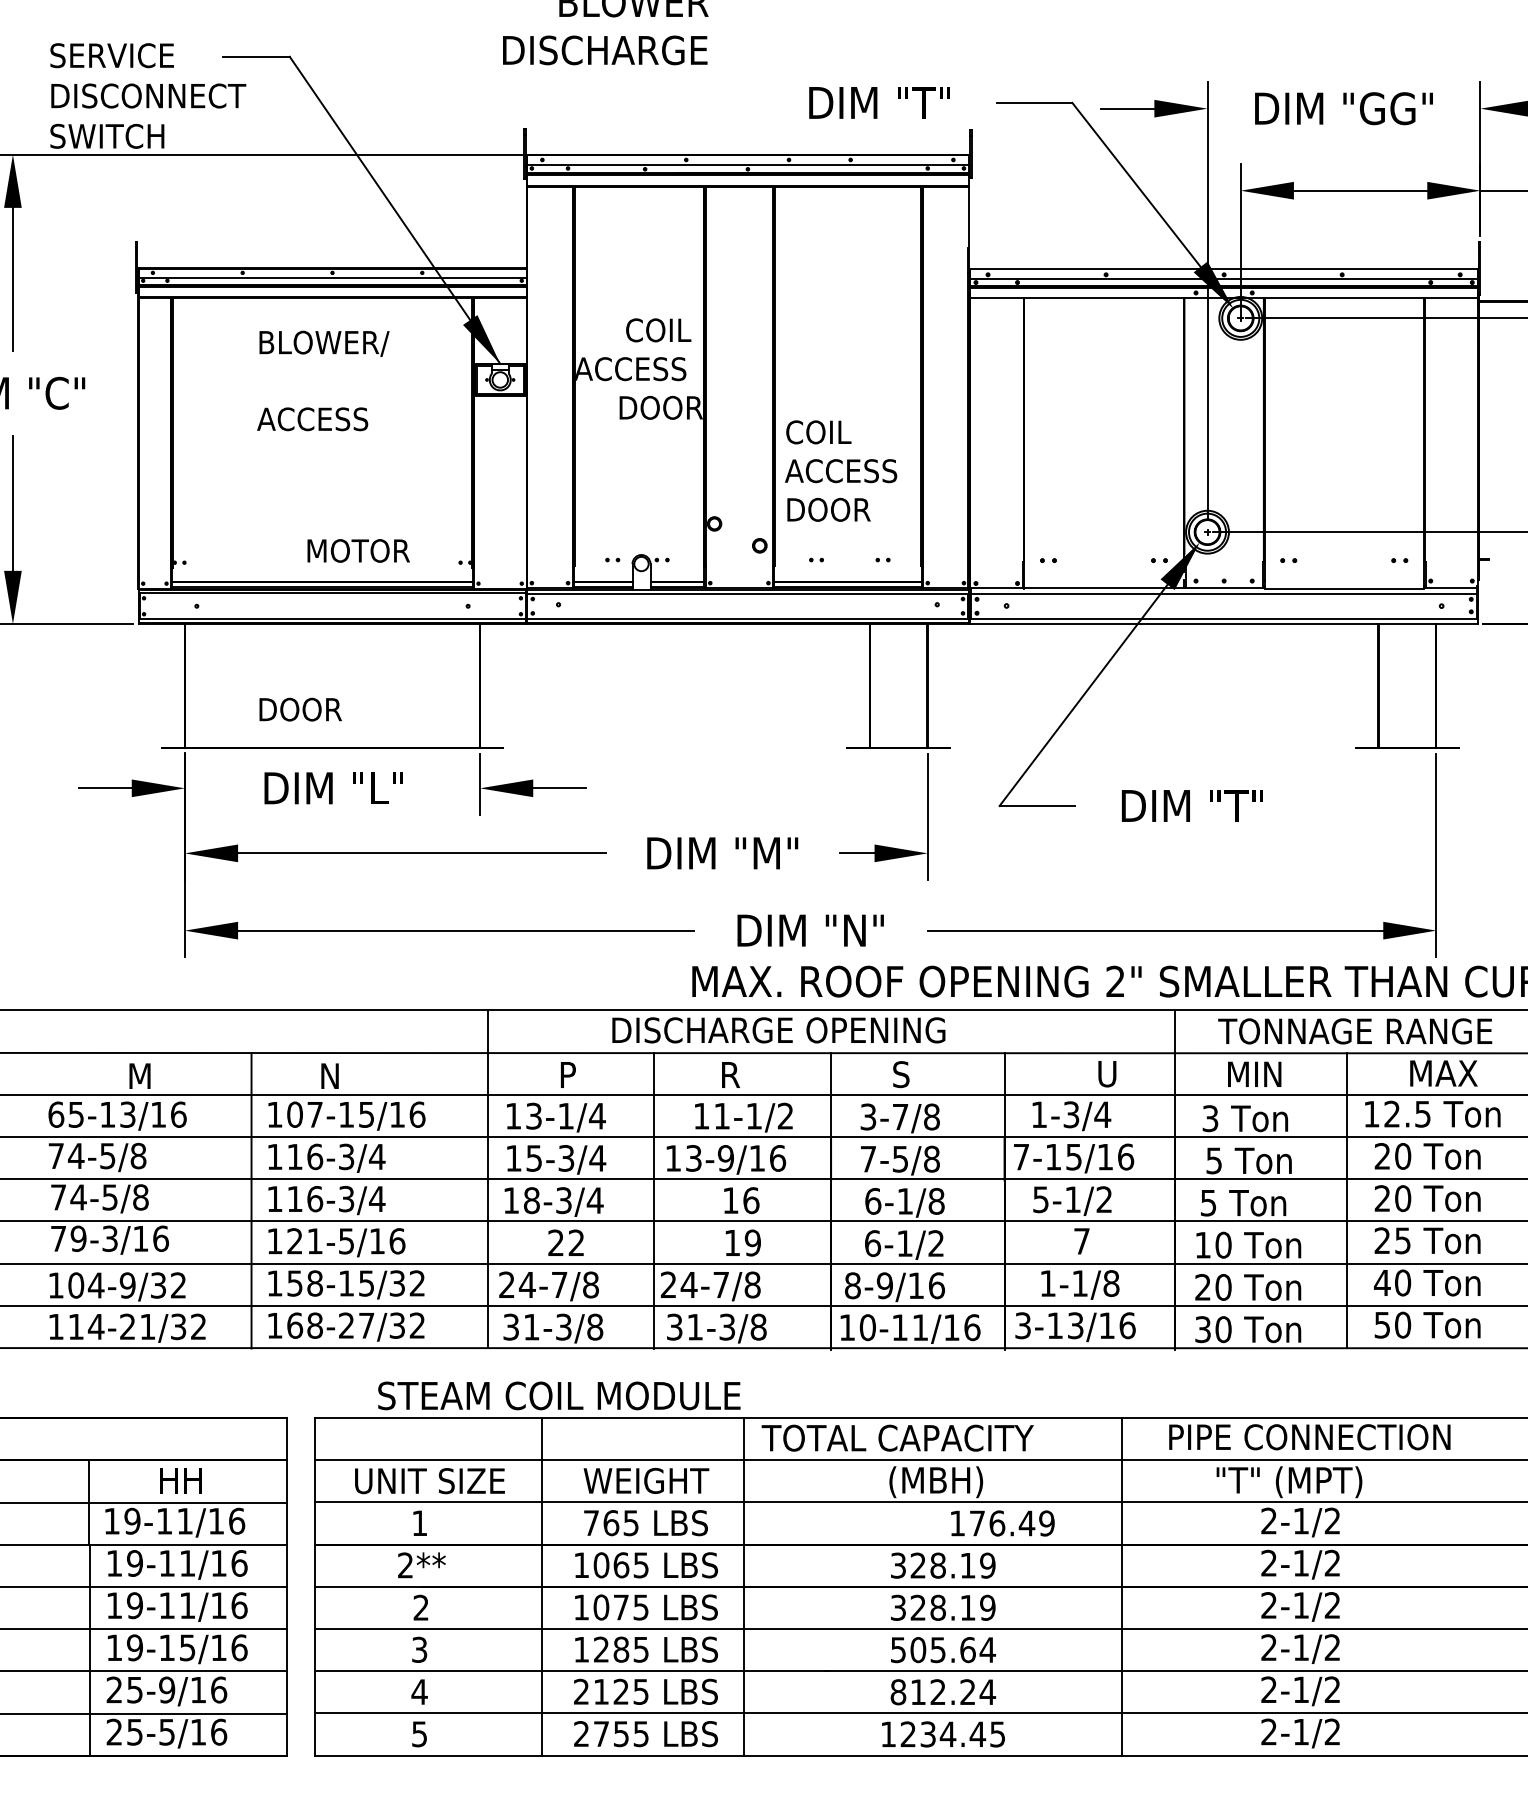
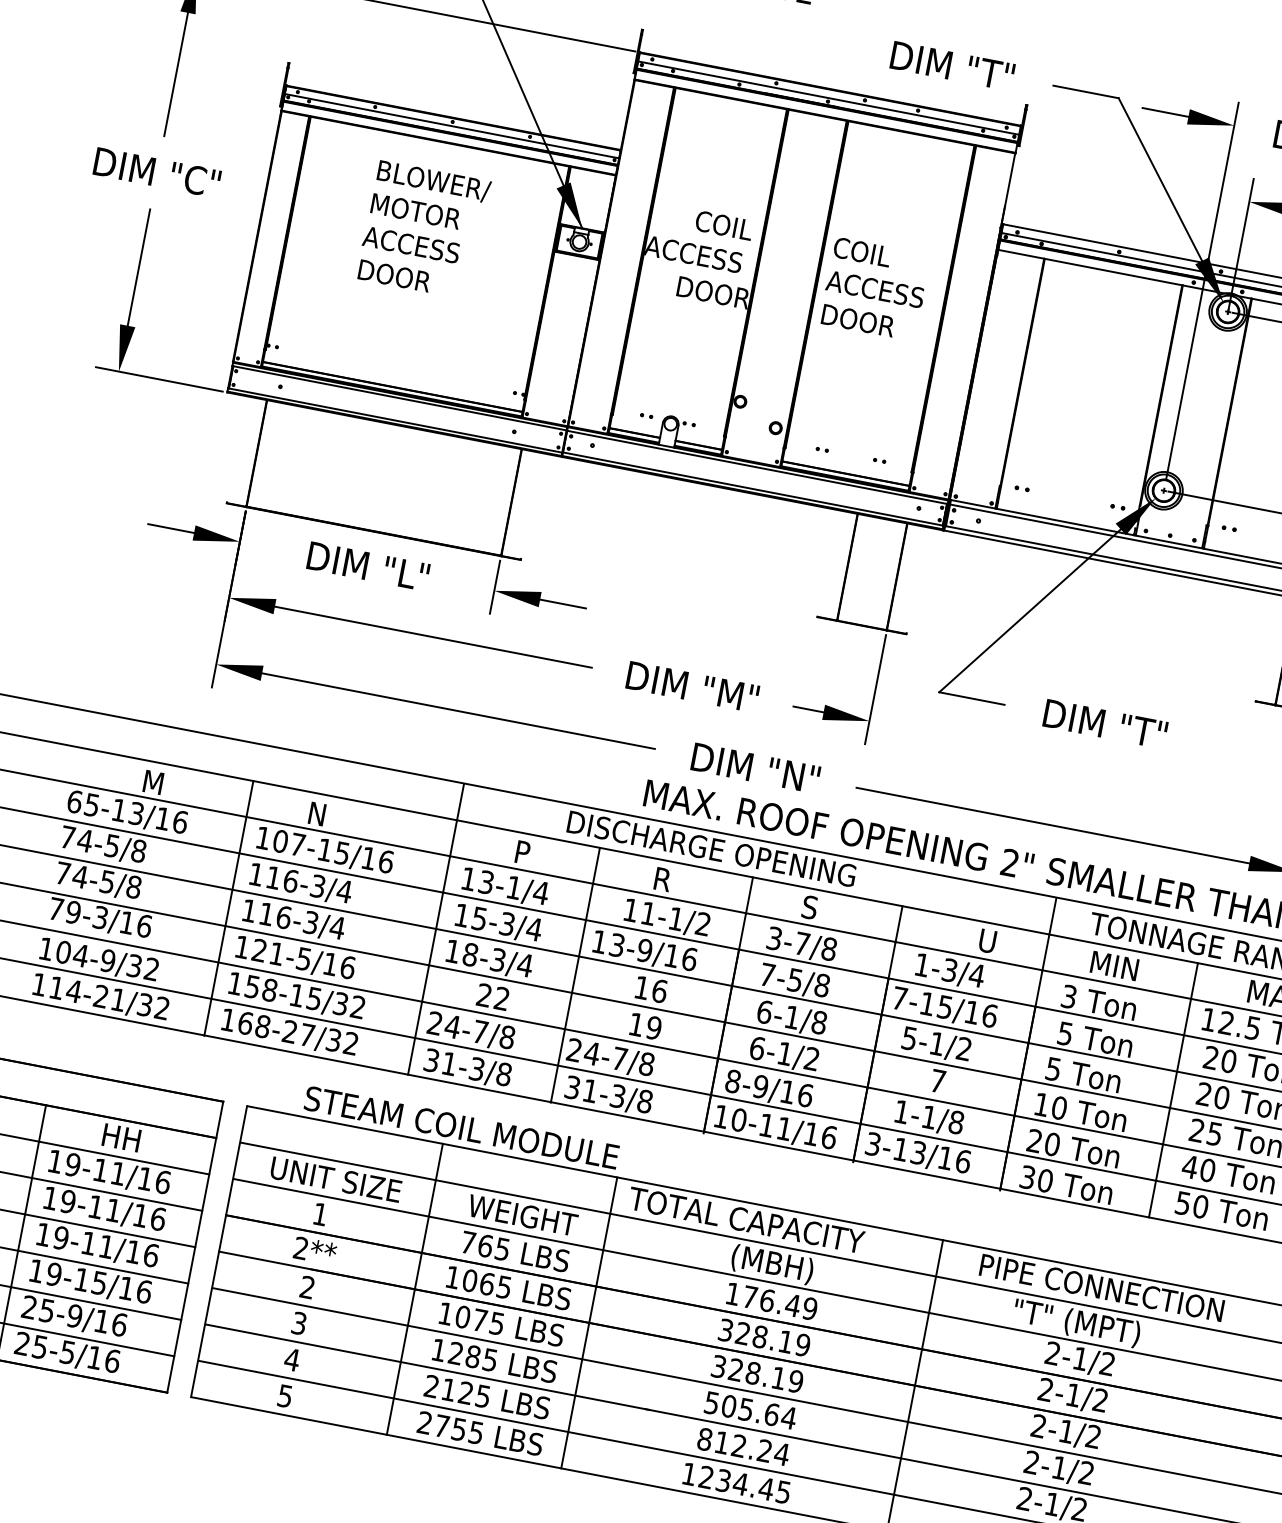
text: (841, 470) -> (875, 288), moved
text: (358, 550) -> (415, 211), moved
text: (300, 709) -> (394, 275), moved
text: (1002, 1523) -> (771, 1301), moved

